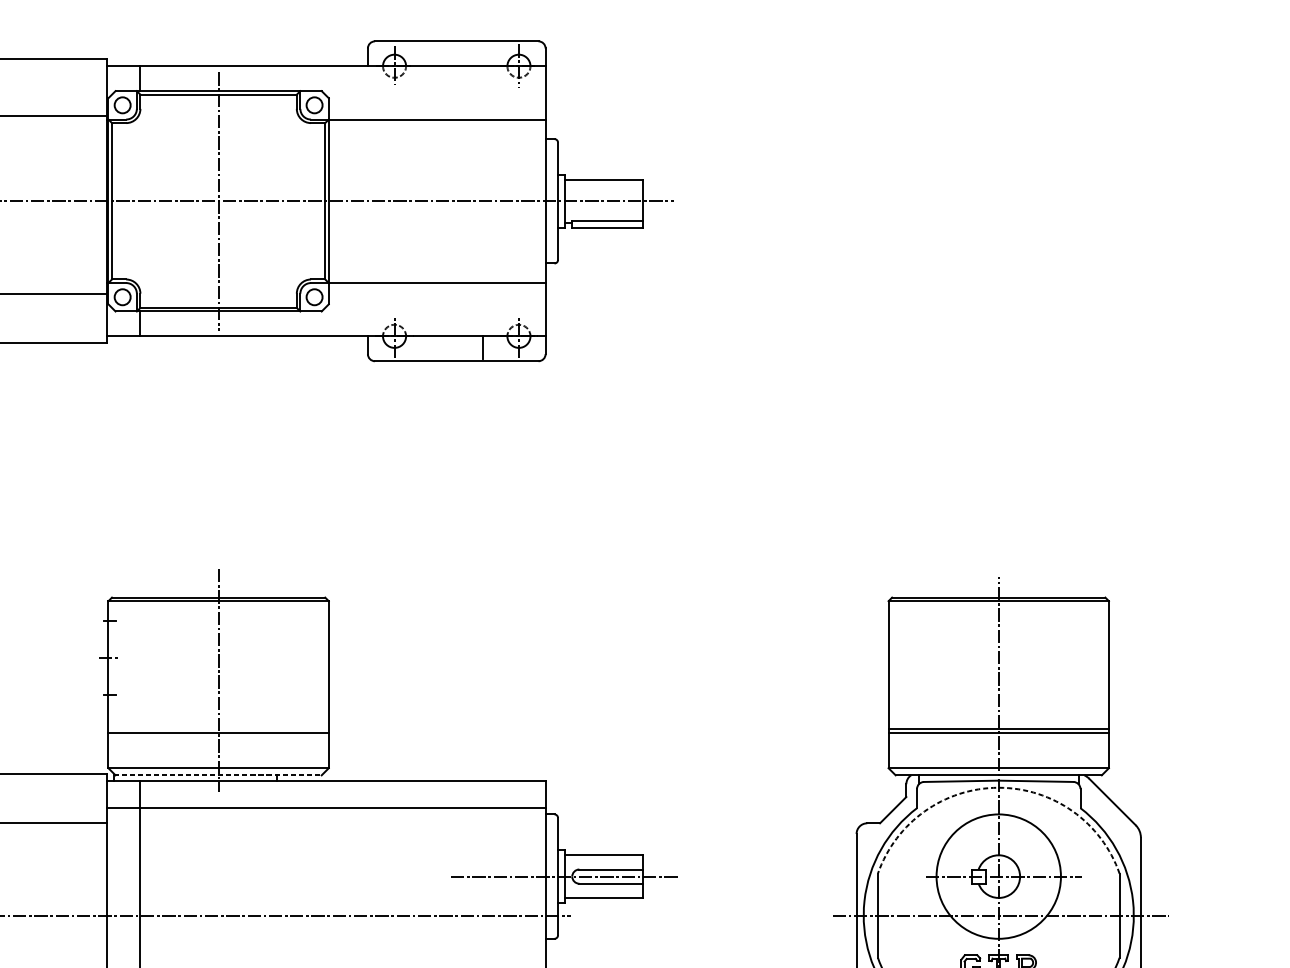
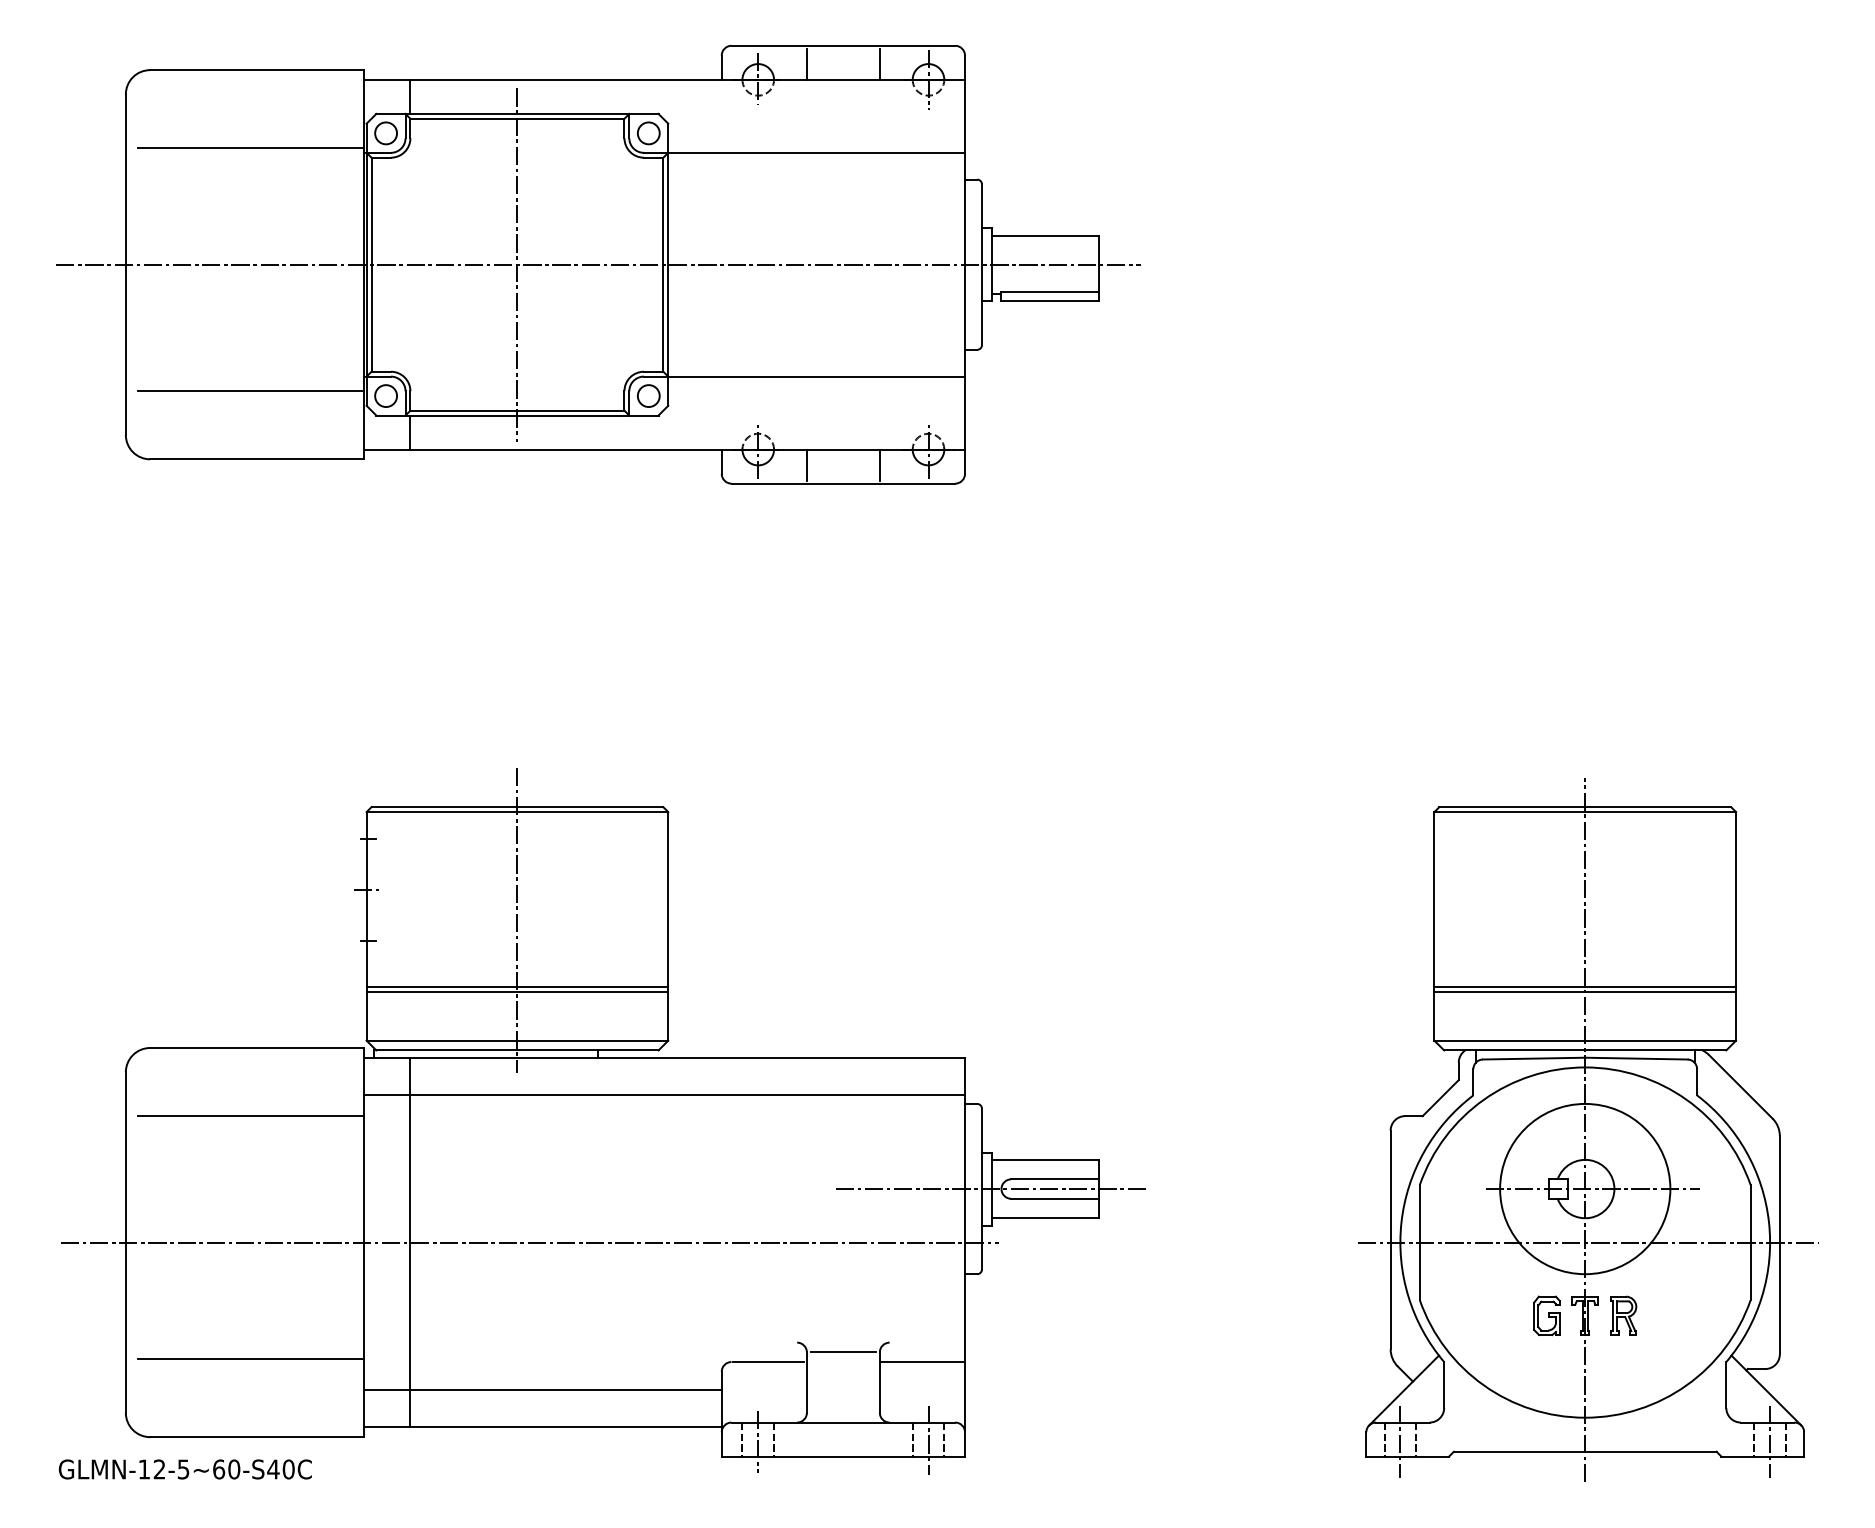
line: (429, 54) -> (806, 63), added
line: (483, 54) -> (879, 63), added
line: (429, 347) -> (806, 464), added
line: (218, 729) -> (517, 987), added
line: (217, 775) -> (516, 1050), dashed -> solid
arc: (998, 787) -> (1585, 1067), dashed -> solid

